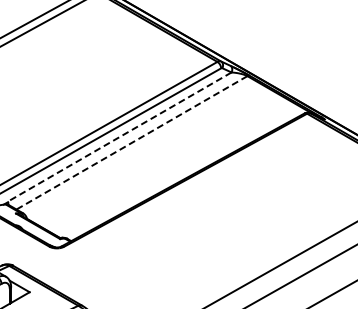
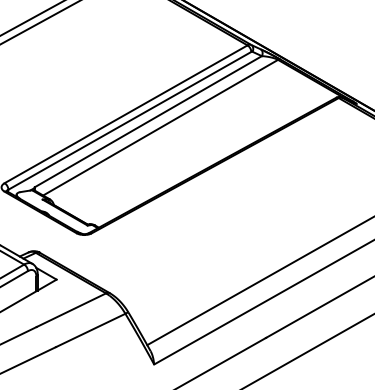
line: (119, 137) -> (147, 122), dashed -> solid
line: (131, 142) -> (160, 127), dashed -> solid

